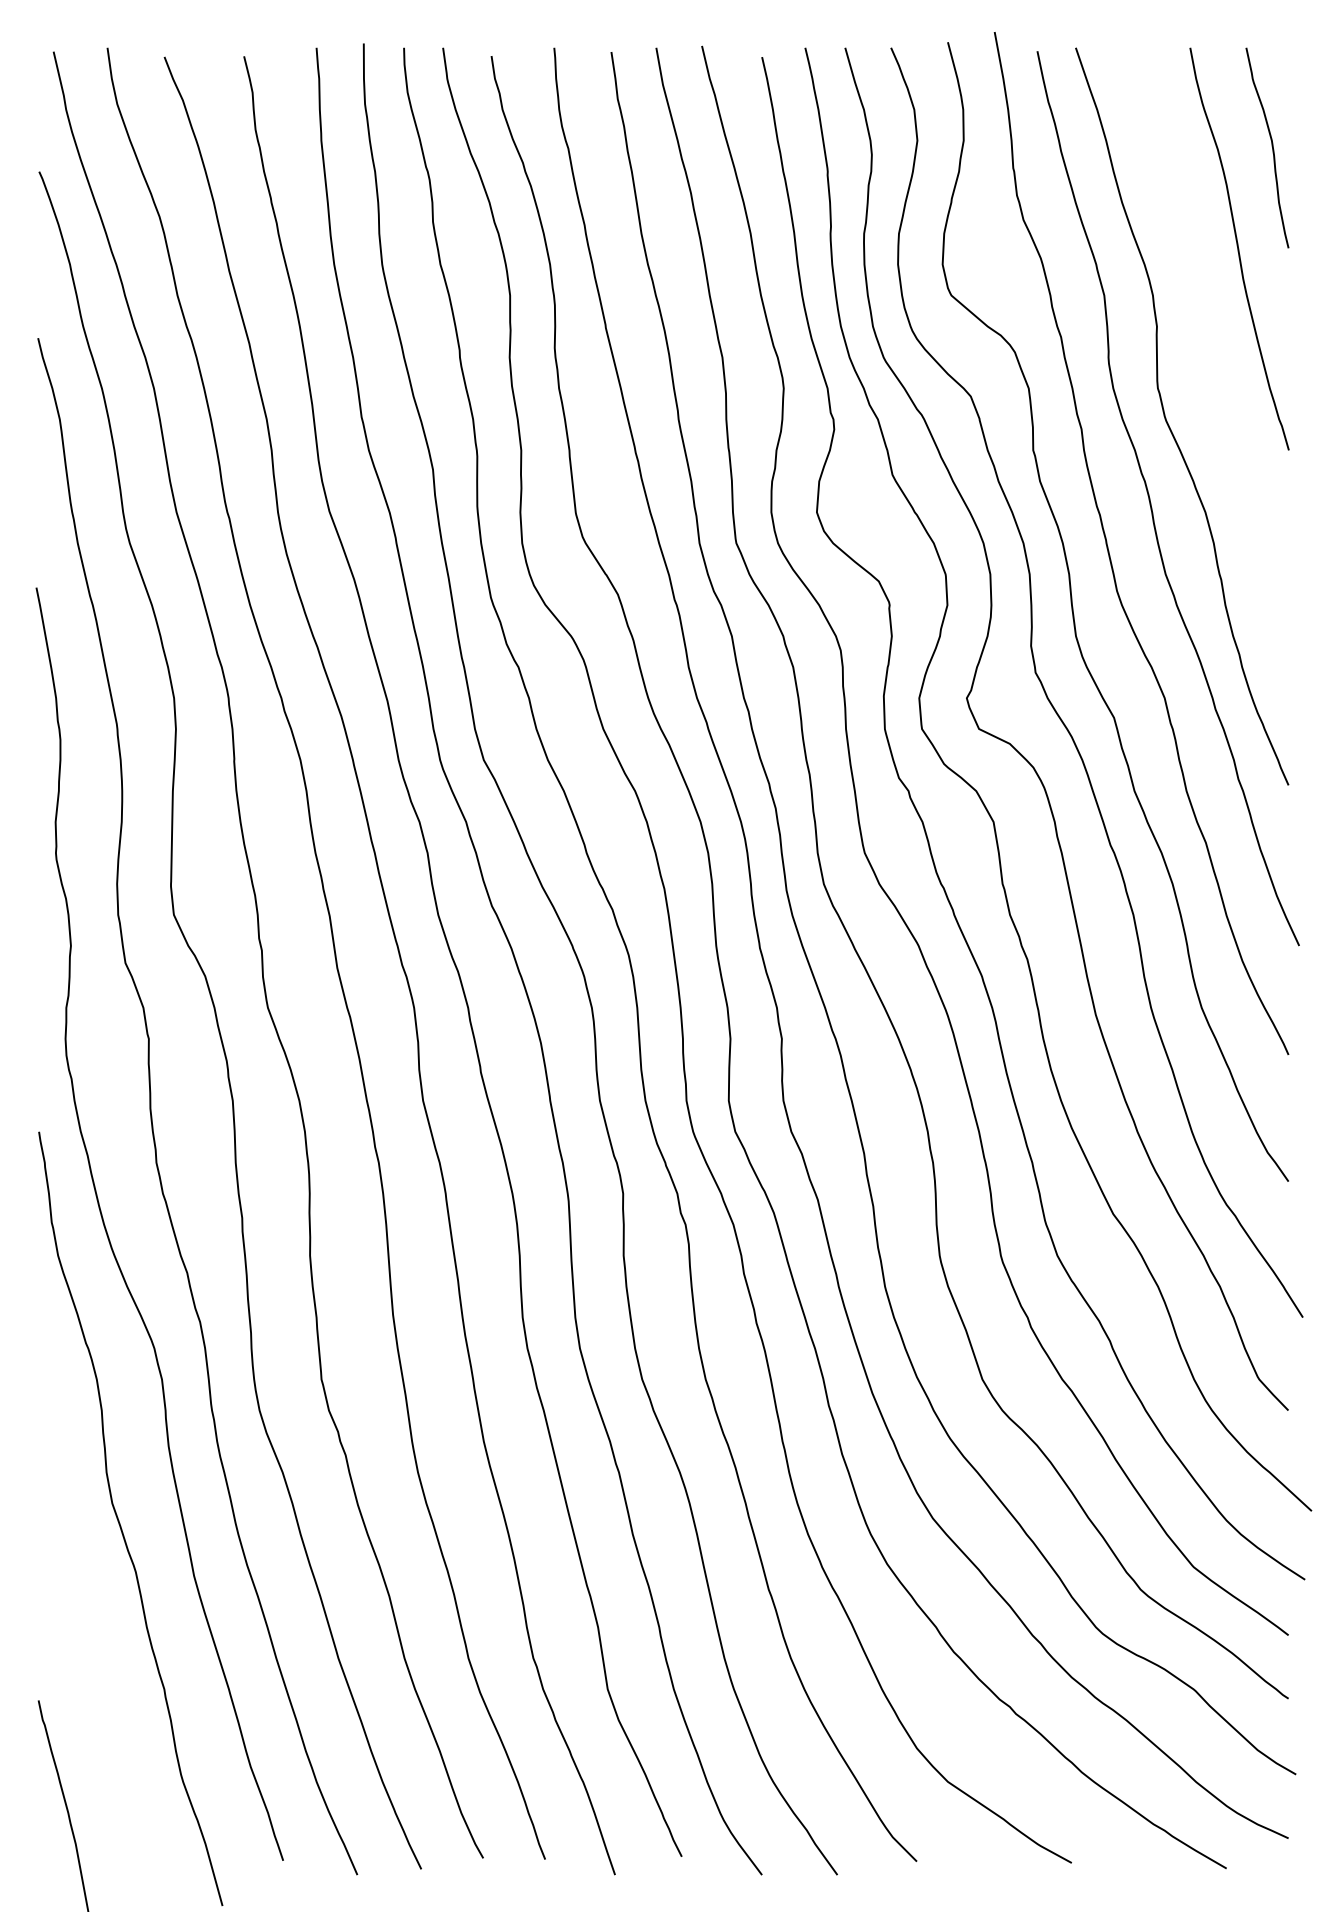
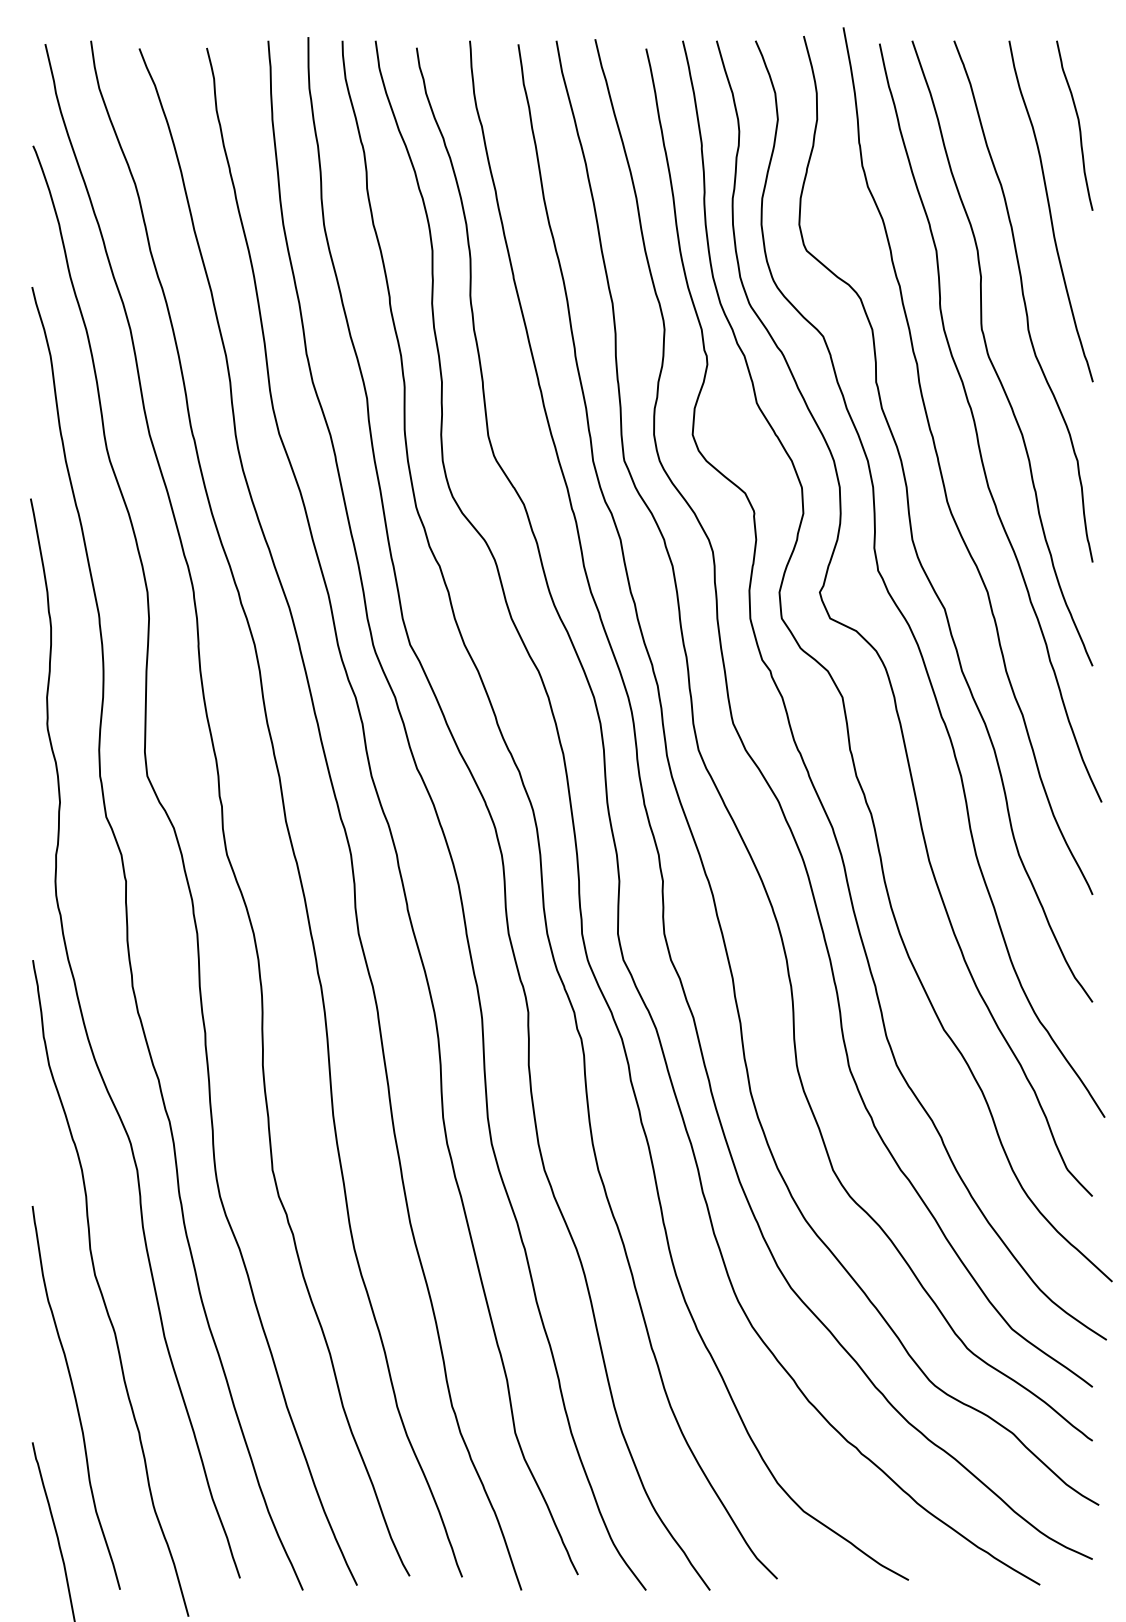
curve: (1206, 353) -> (1023, 300), added
curve: (89, 1647) -> (75, 1397), added

